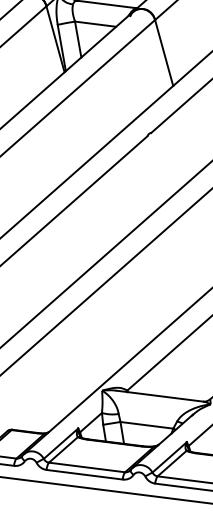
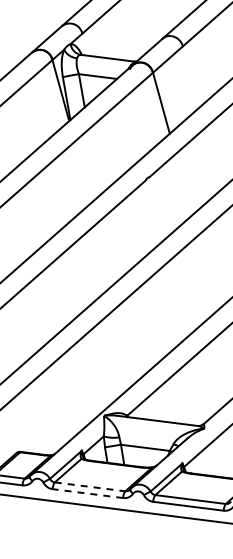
line: (87, 467) -> (90, 486), solid -> dashed
line: (84, 474) -> (87, 493), solid -> dashed

